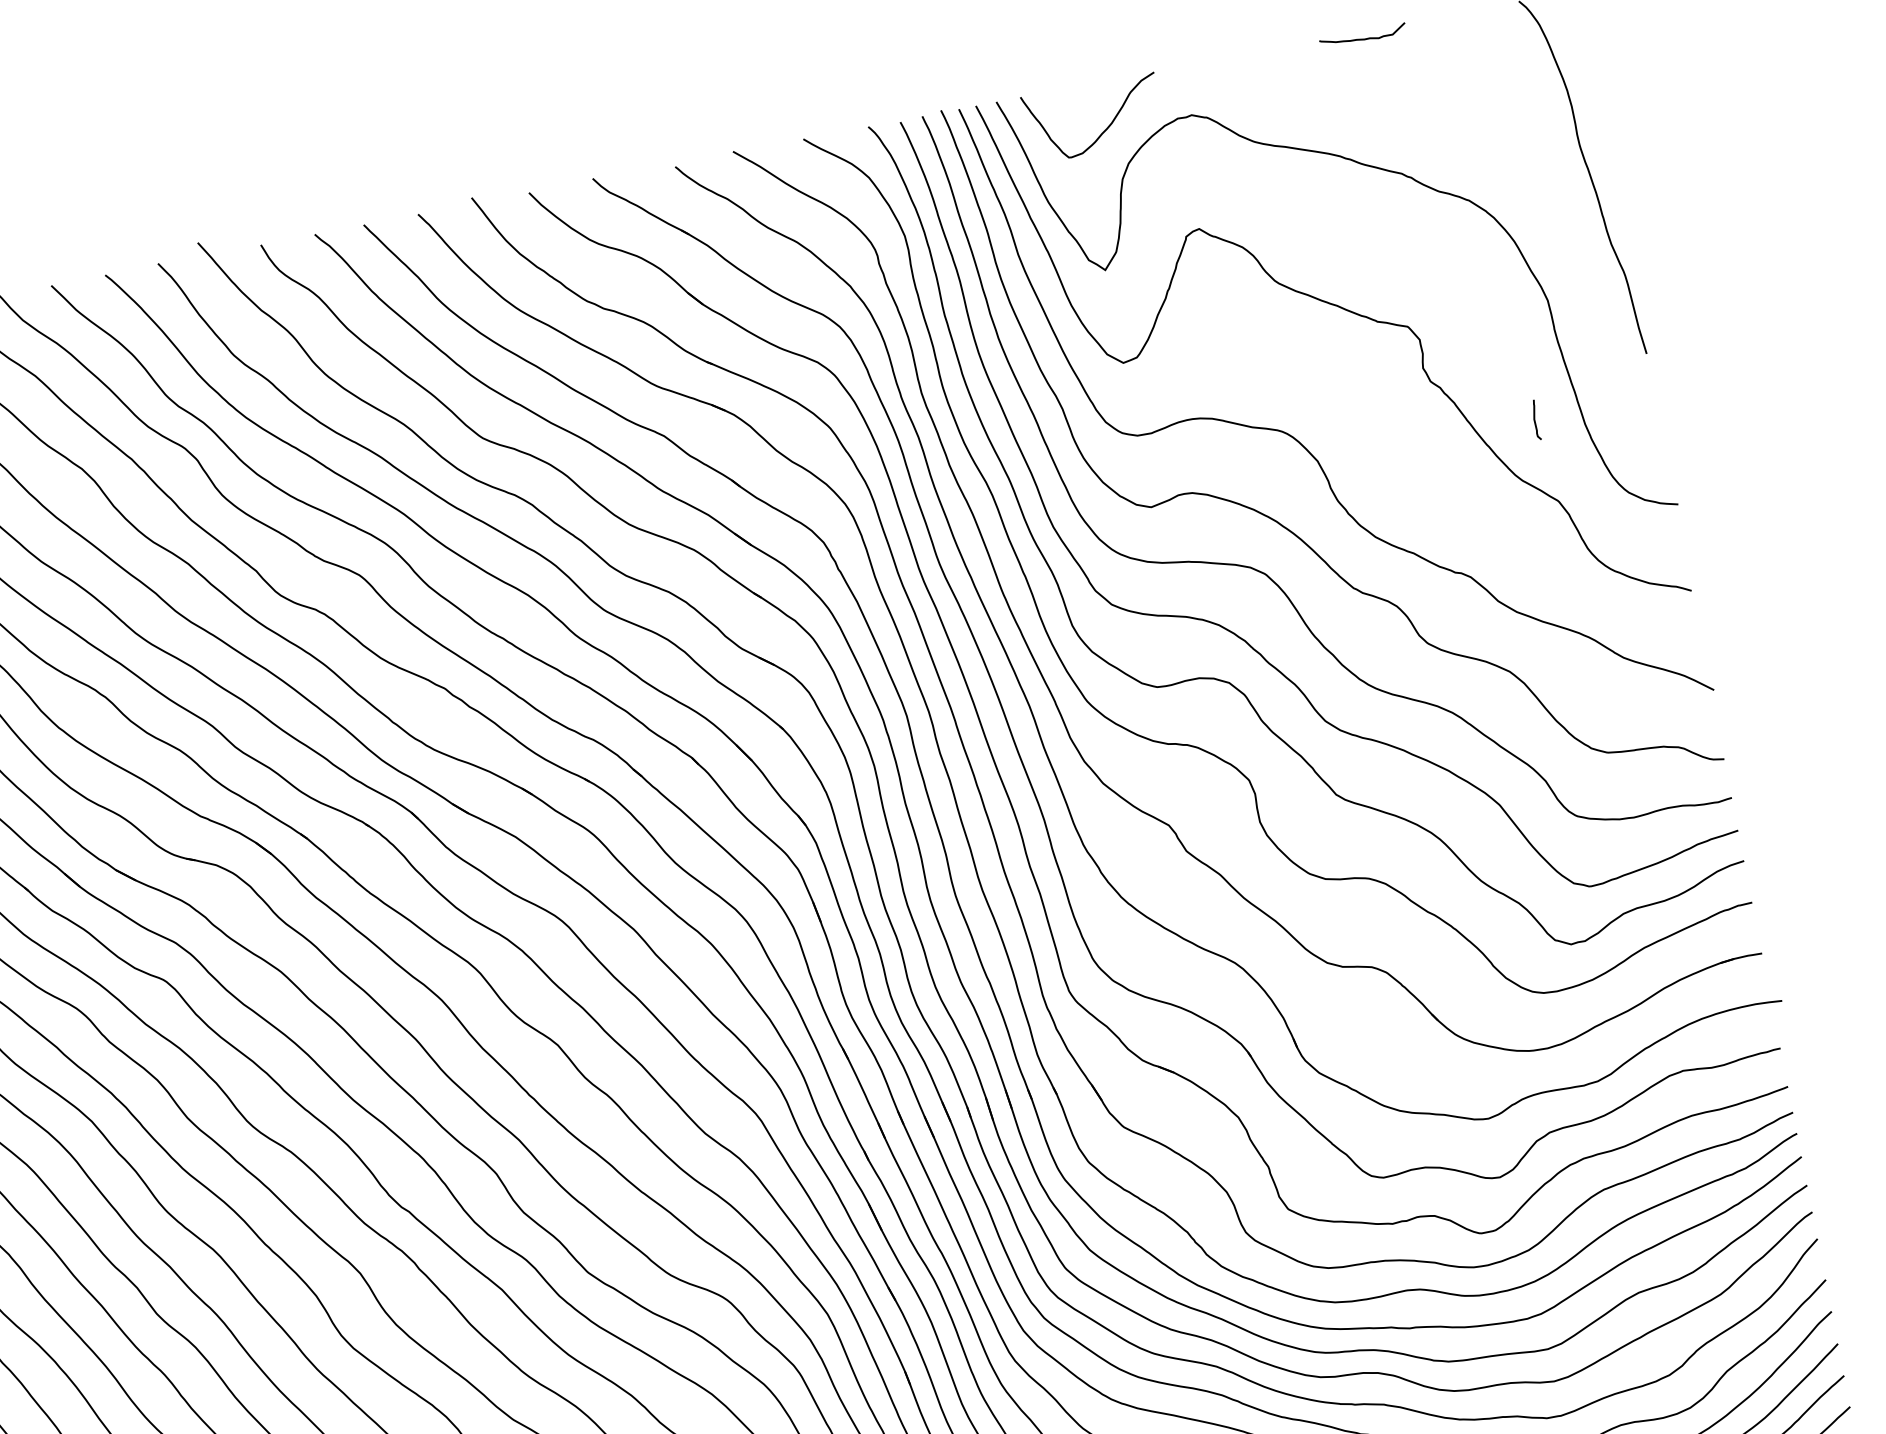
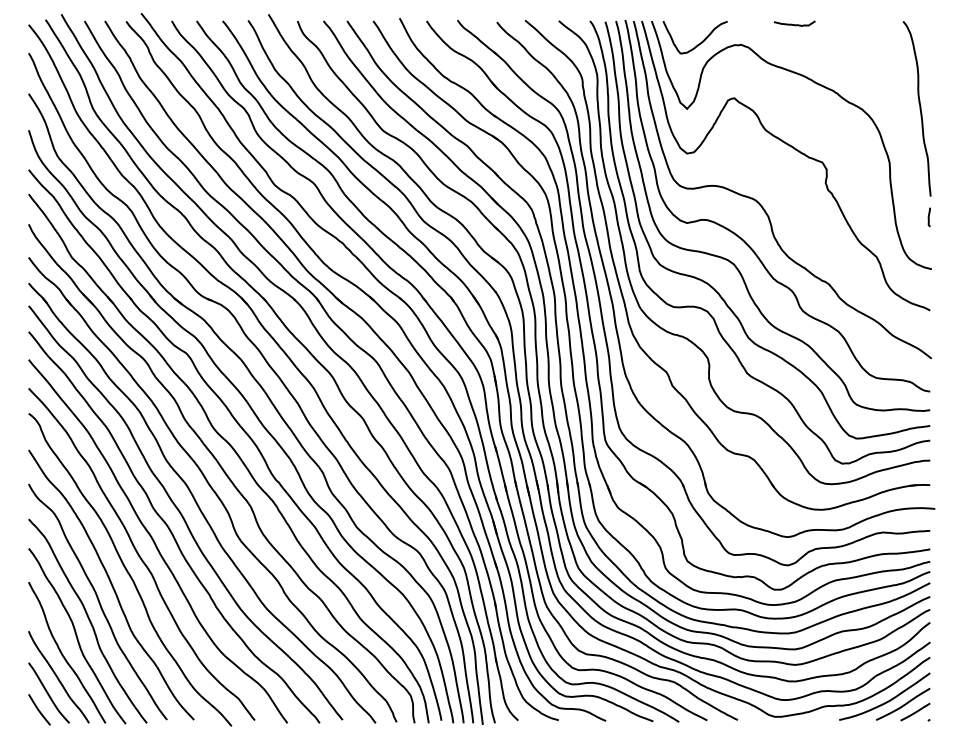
curve: (1362, 38) -> (794, 24), moved
curve: (1534, 420) -> (928, 217), moved

